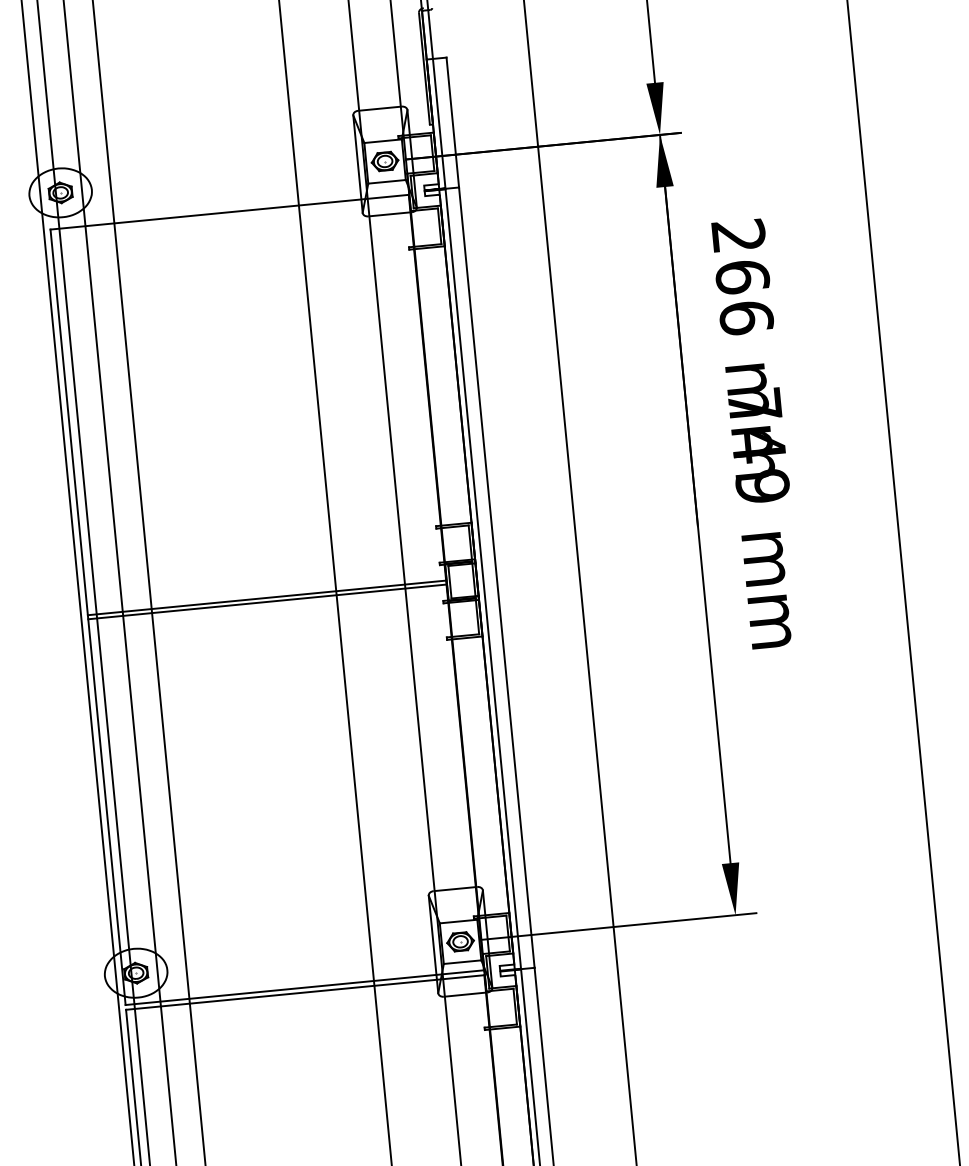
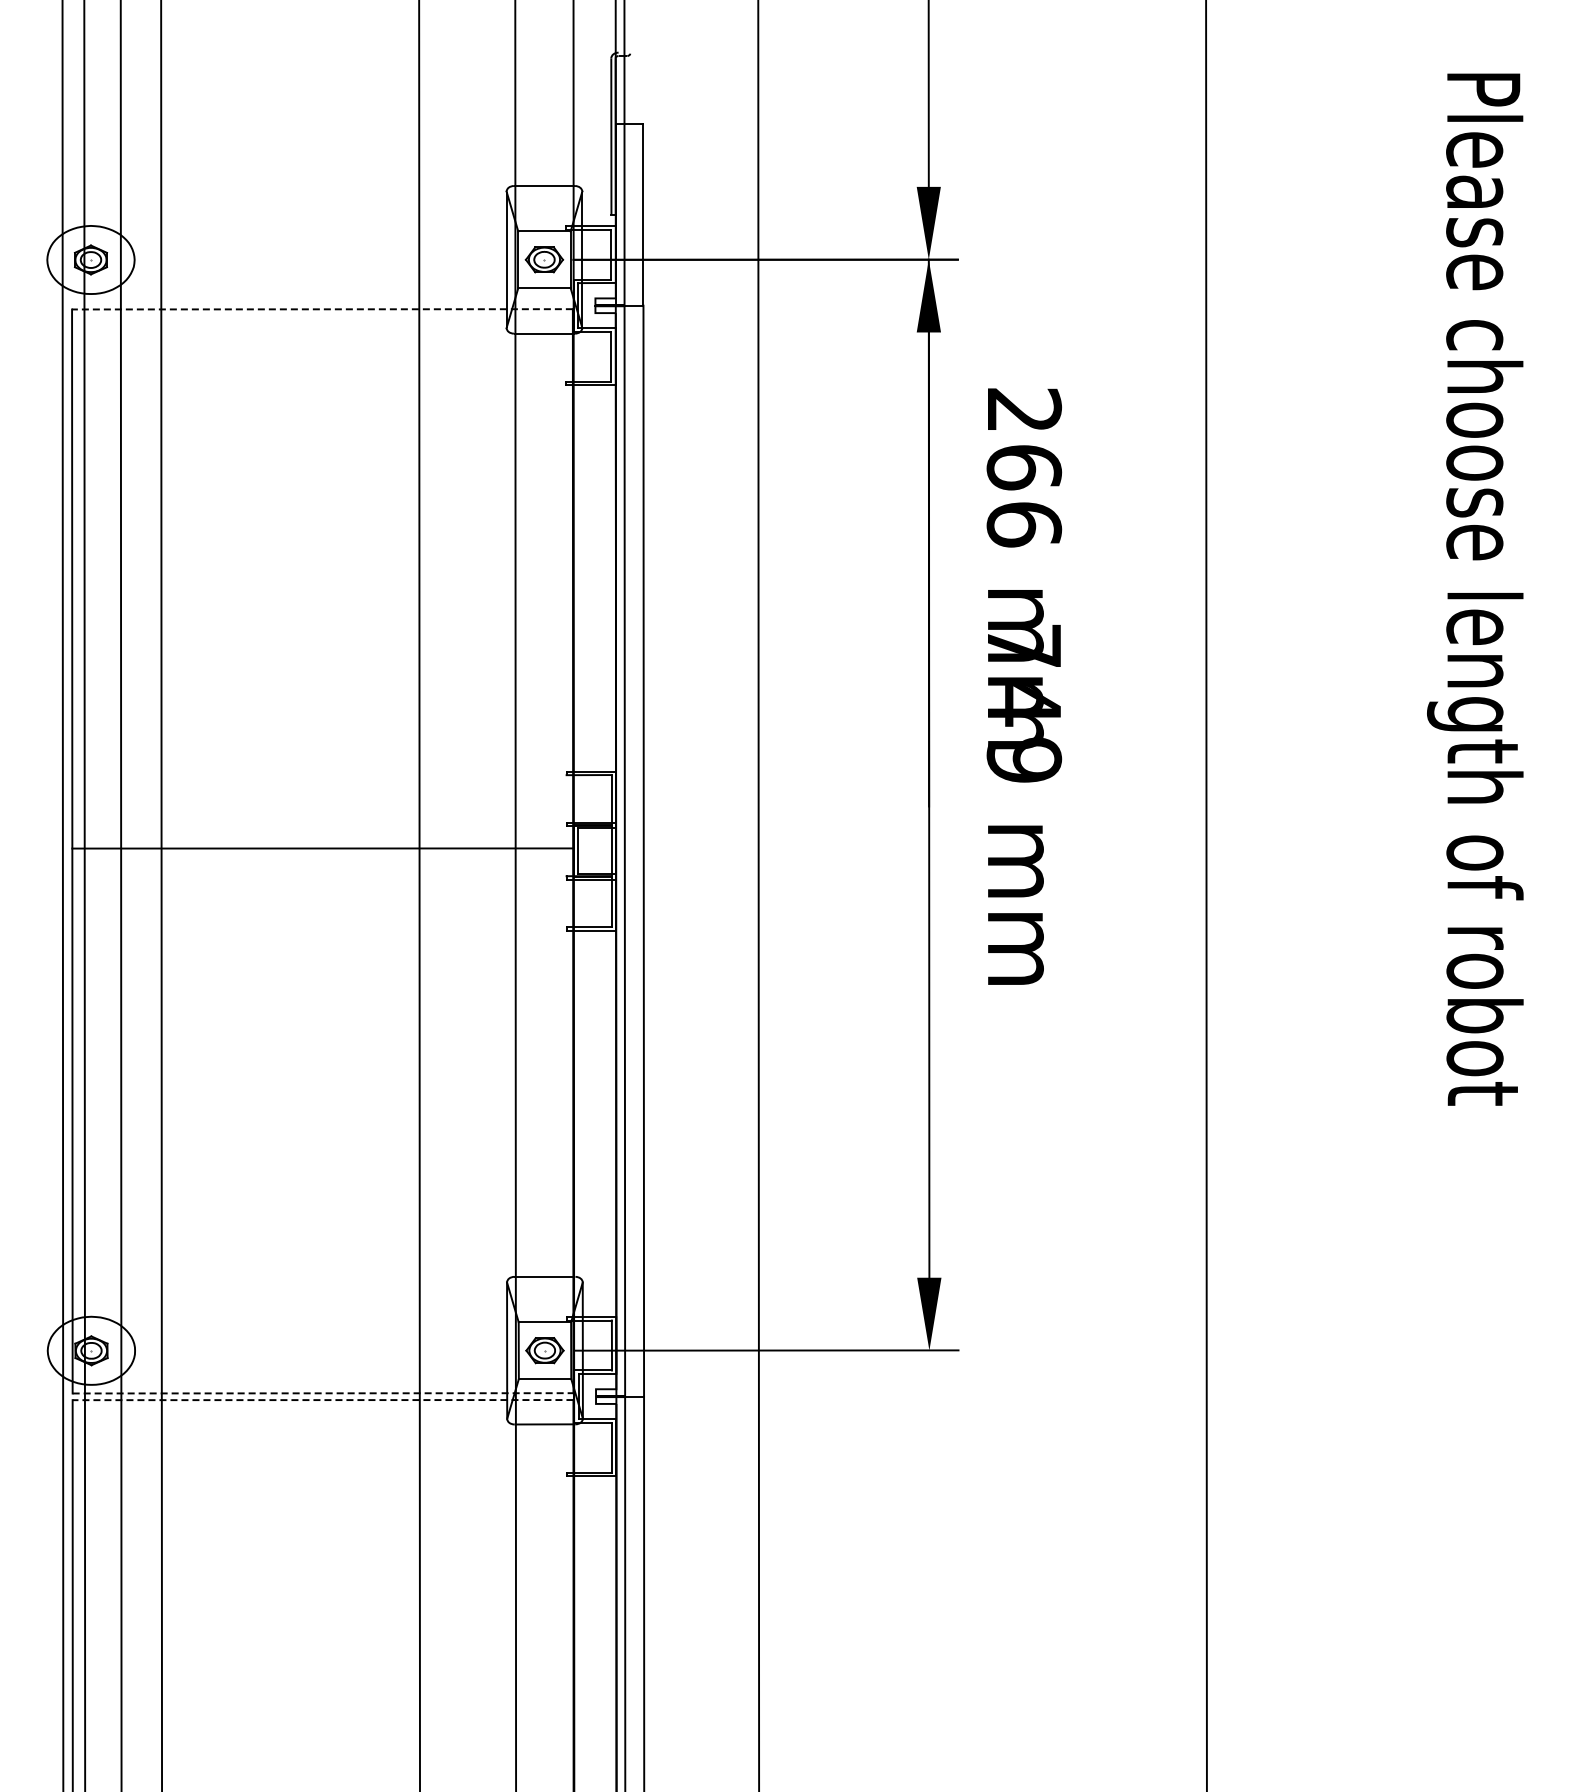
line: (228, 212) -> (321, 309), solid -> dashed
line: (267, 601) -> (322, 853), removed
line: (305, 987) -> (323, 1393), solid -> dashed
line: (304, 992) -> (322, 1400), solid -> dashed

